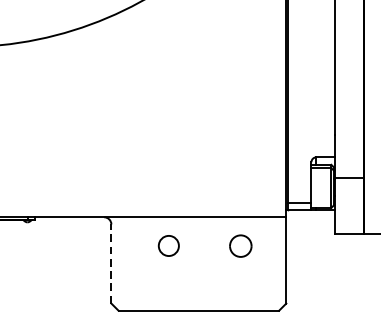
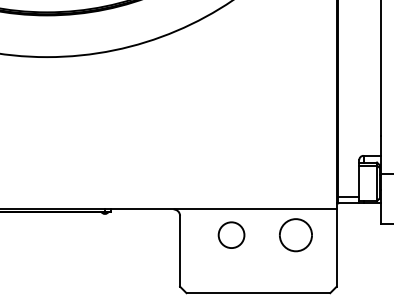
circle: (168, 245) -> (231, 234), size x1.43
part: (240, 246) -> (295, 235), size x1.67
line: (111, 263) -> (180, 250), dashed -> solid

